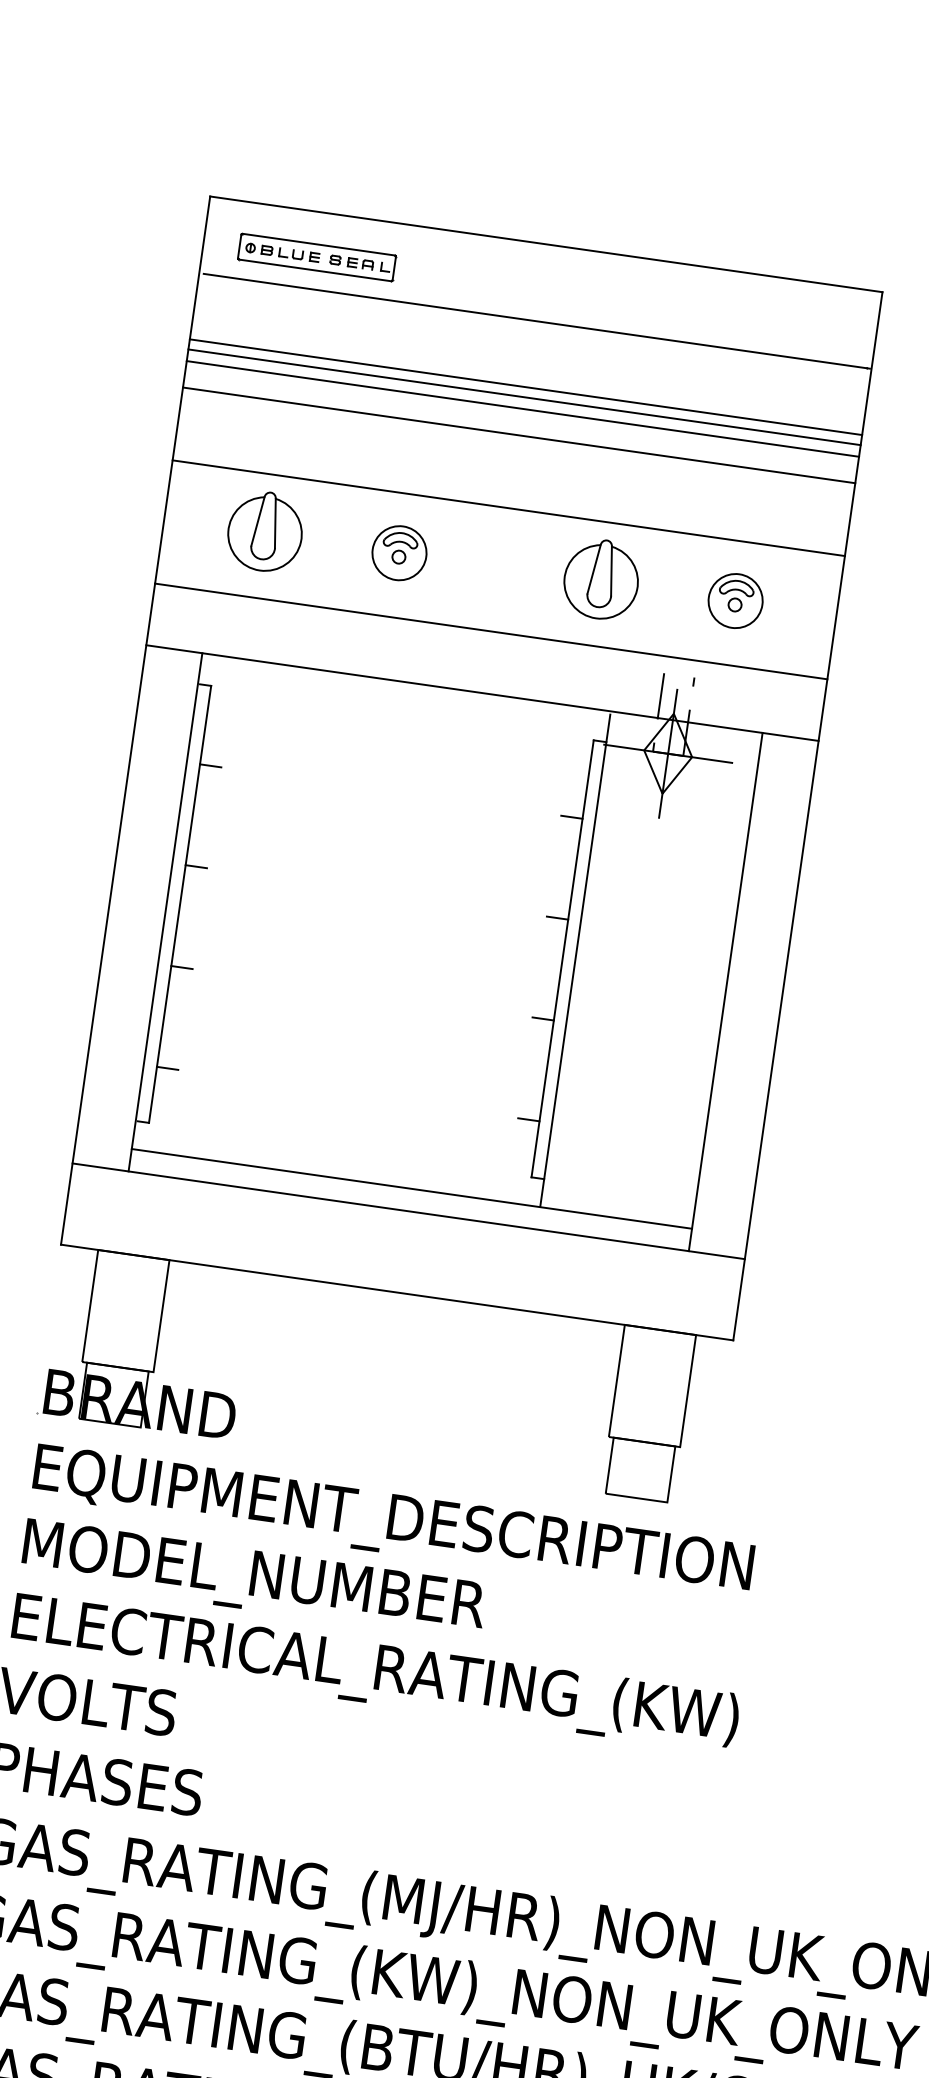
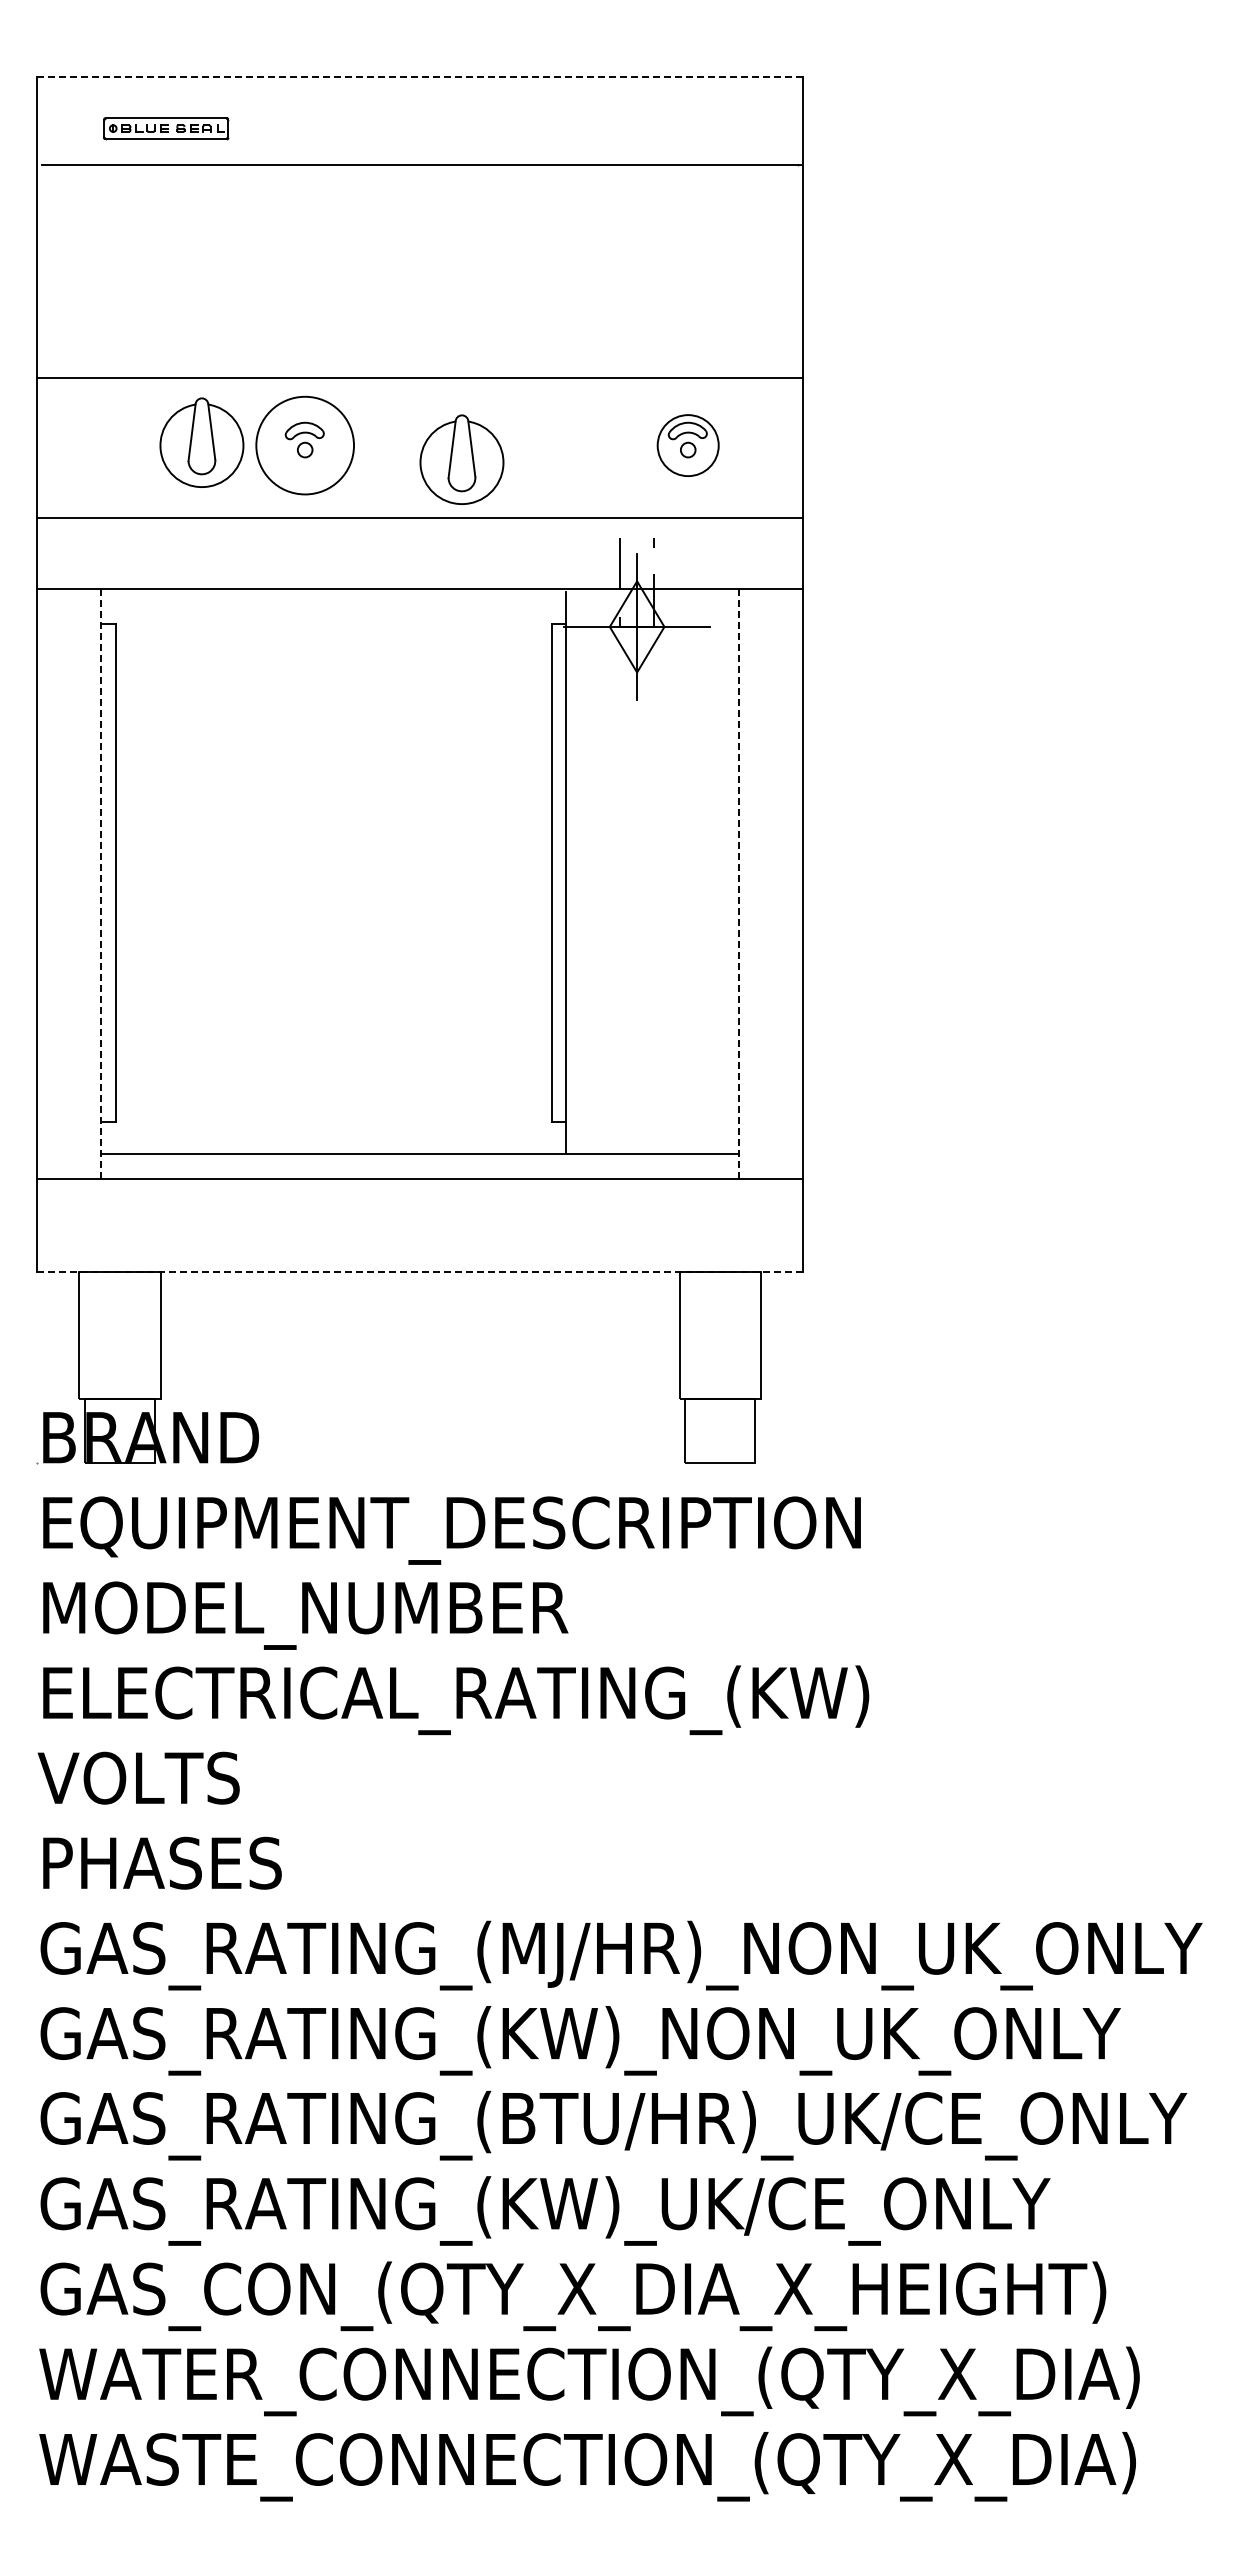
line: (545, 244) -> (419, 77), solid -> dashed
part: (317, 257) -> (166, 128), size x0.7
line: (526, 387) -> (420, 240), removed
line: (524, 397) -> (420, 251), removed
line: (523, 408) -> (420, 264), removed
line: (519, 435) -> (420, 294), removed
part: (265, 531) -> (201, 442), moved
circle: (398, 553) -> (304, 445), size x1.6
part: (601, 579) -> (461, 459), moved
line: (210, 766) -> (127, 713), removed
line: (571, 817) -> (539, 713), removed
line: (195, 867) -> (127, 828), removed
line: (165, 911) -> (100, 883), solid -> dashed
line: (557, 918) -> (539, 828), removed
line: (181, 967) -> (127, 942), removed
line: (725, 991) -> (739, 883), solid -> dashed
line: (543, 1018) -> (539, 942), removed
line: (167, 1068) -> (127, 1057), removed
line: (528, 1119) -> (539, 1057), removed
line: (396, 1292) -> (419, 1271), solid -> dashed

